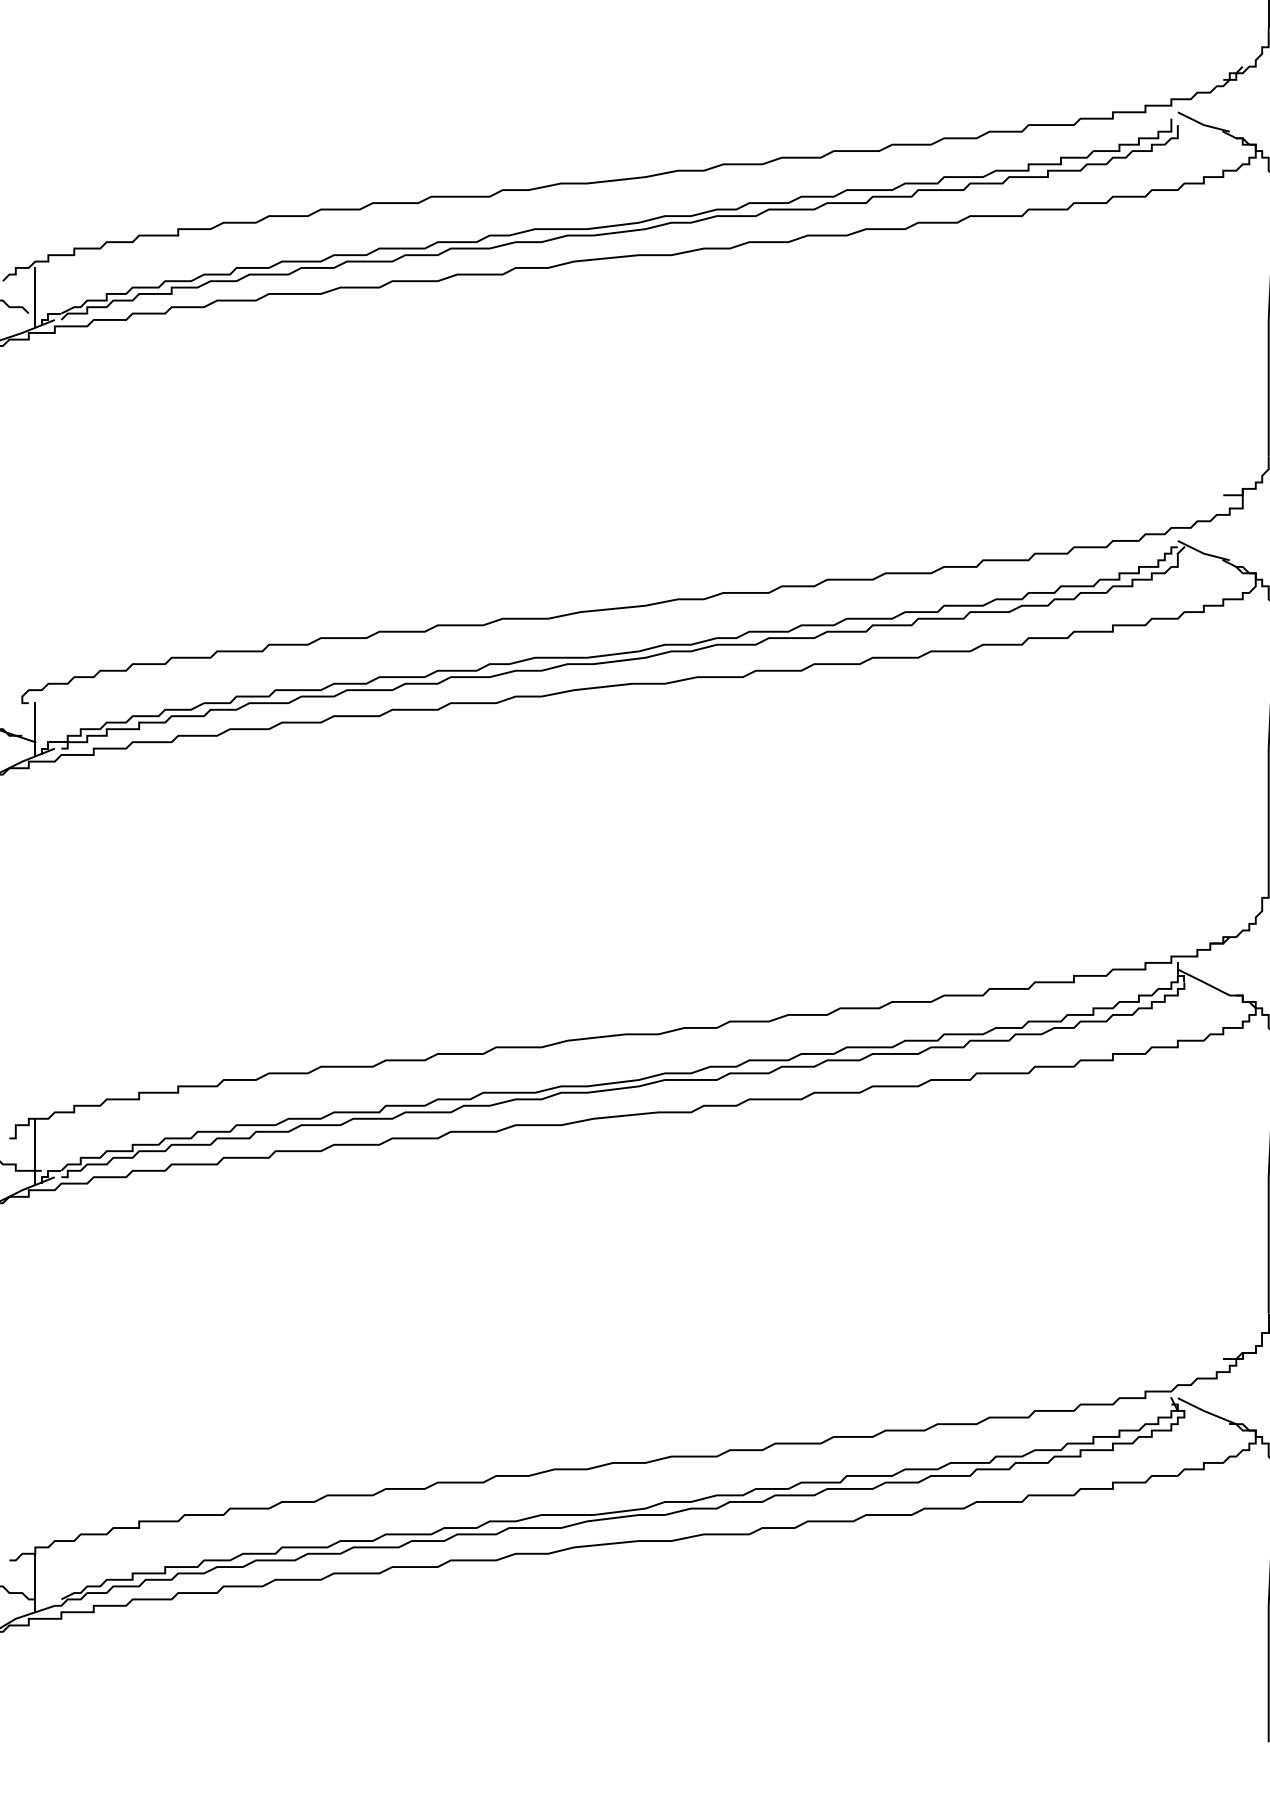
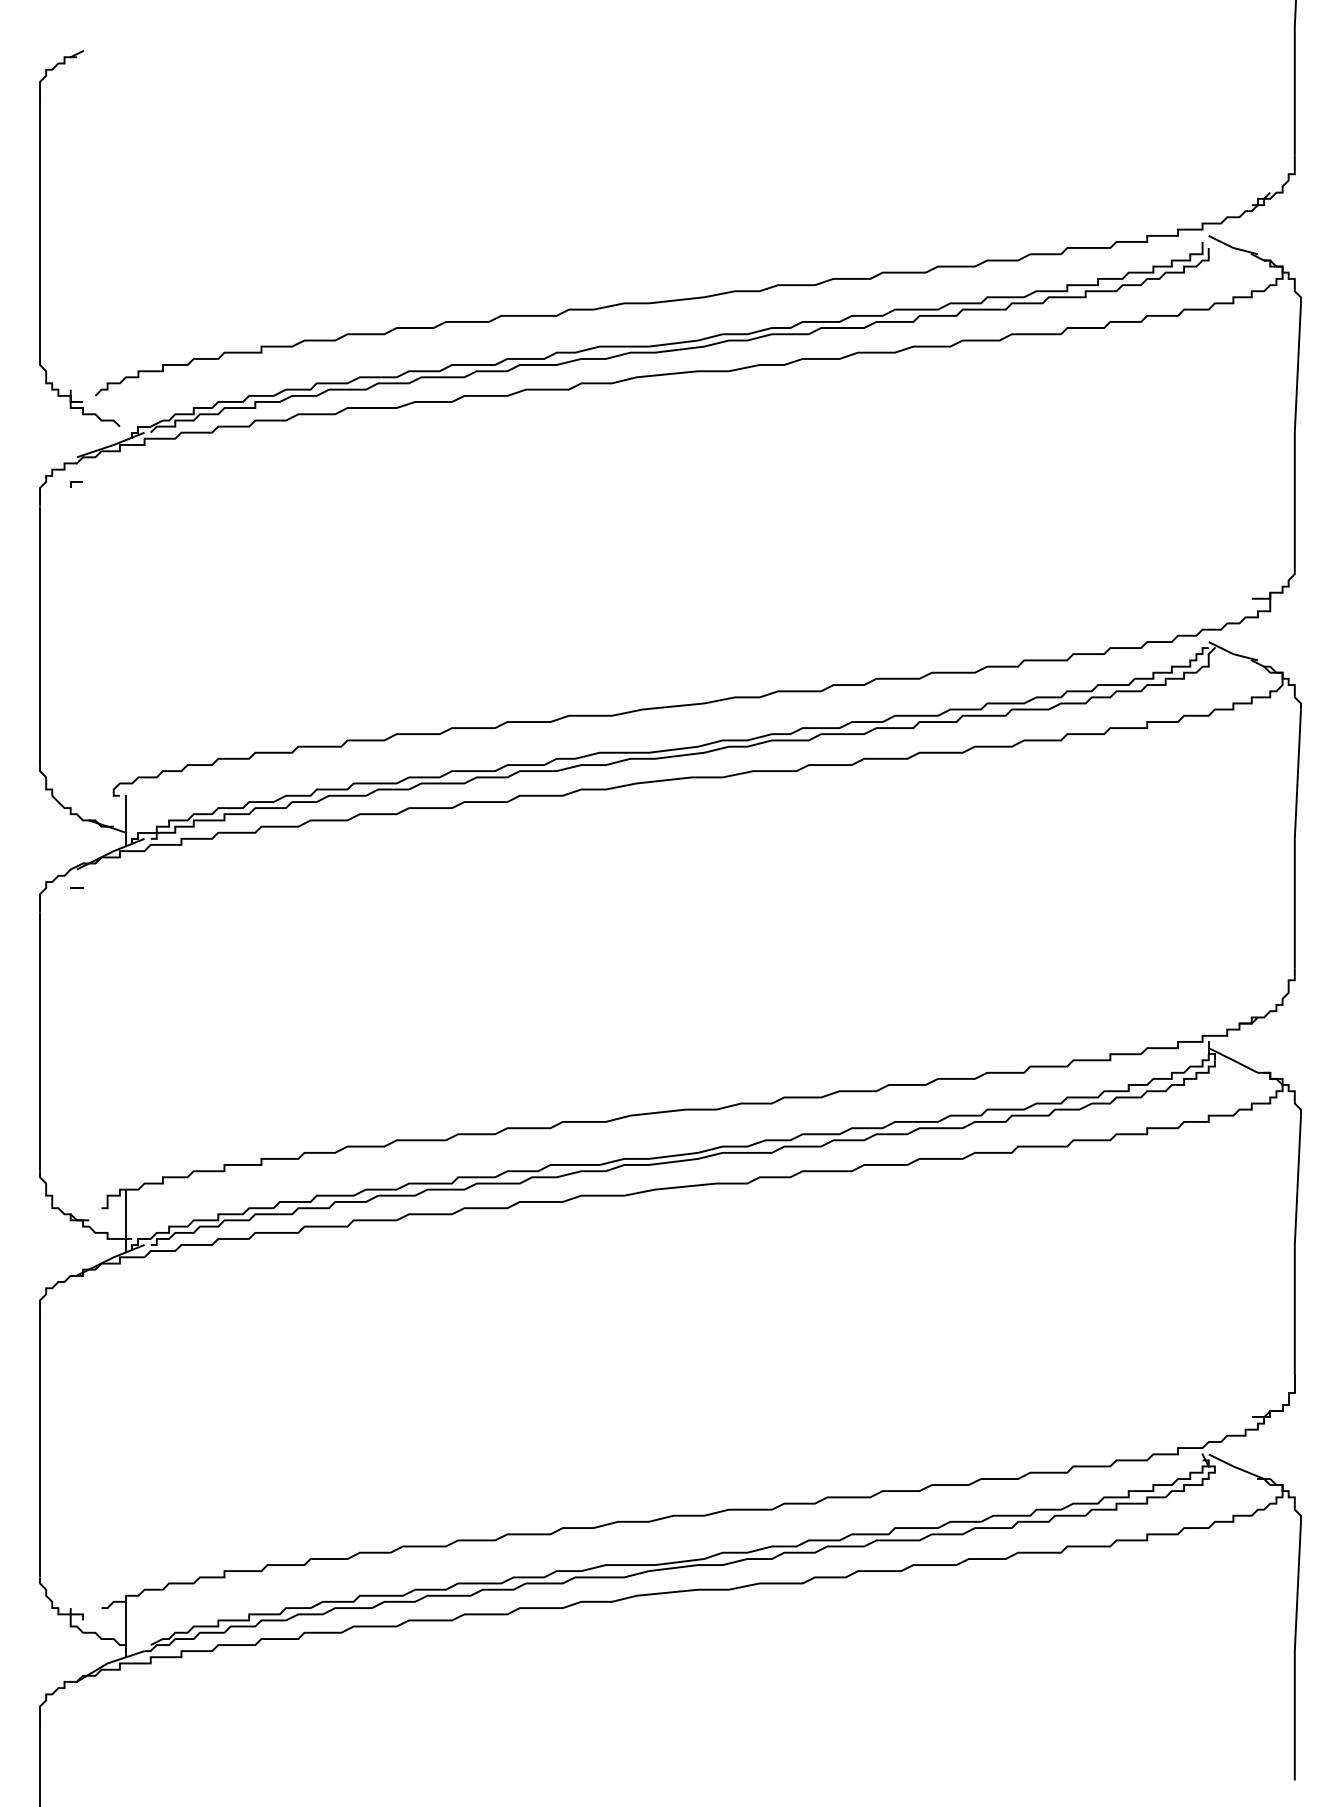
line: (35, 296) -> (126, 410), removed

